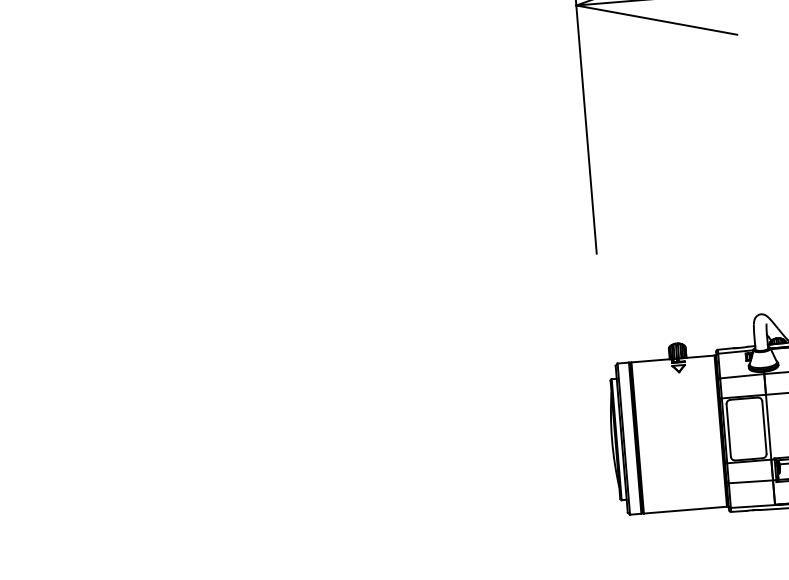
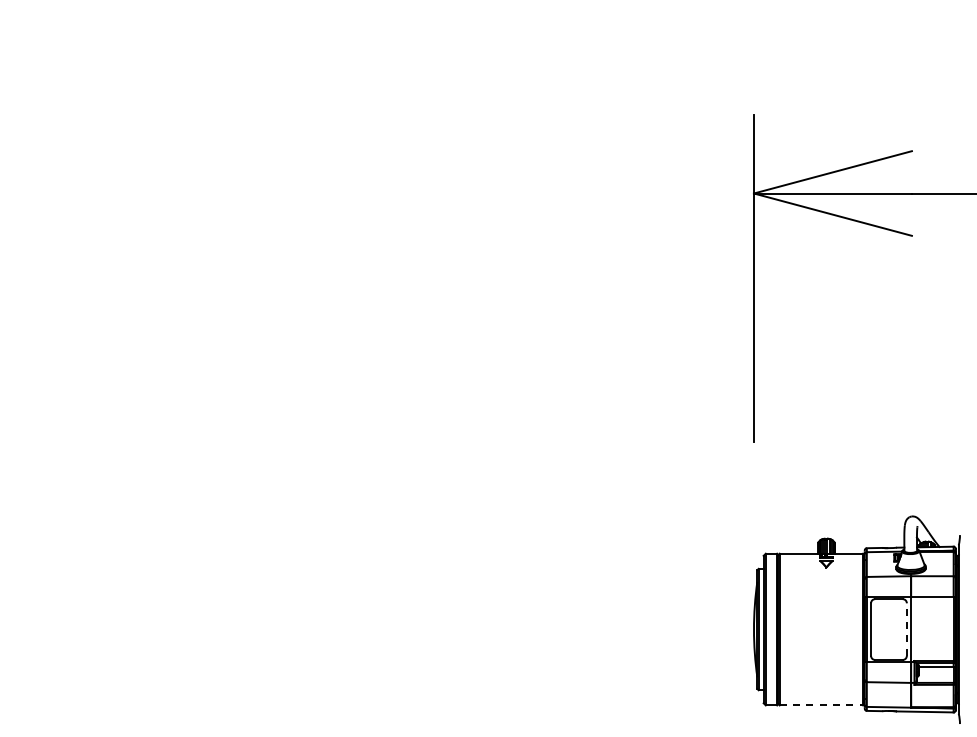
line: (764, 427) -> (906, 629), solid -> dashed
line: (685, 510) -> (821, 705), solid -> dashed

